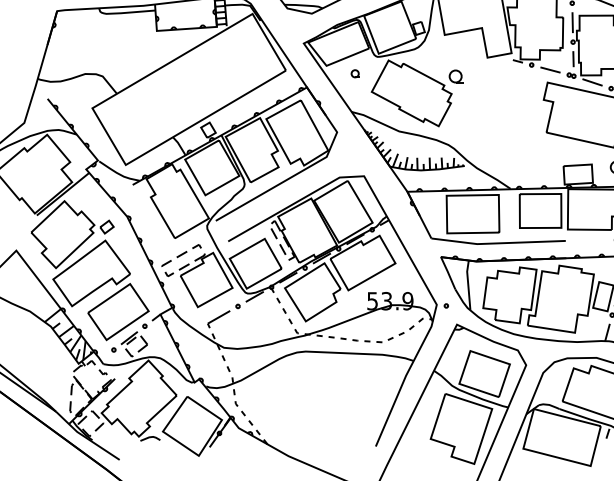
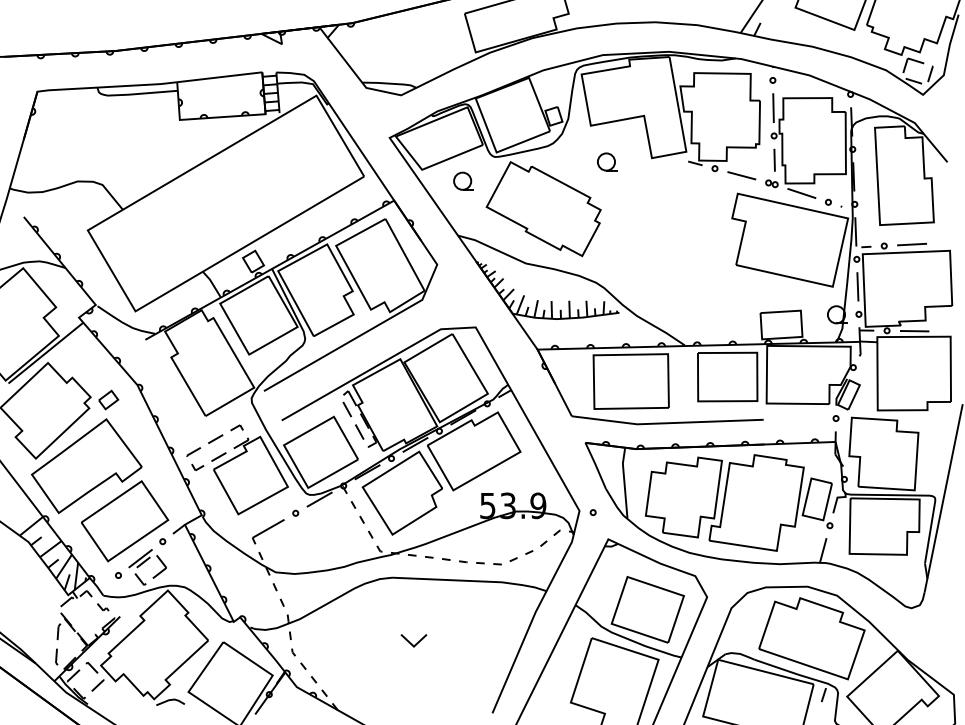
part: (355, 73) -> (463, 180), size x1.67
part: (456, 76) -> (607, 161), moved
part: (320, 395) -> (413, 640), added

